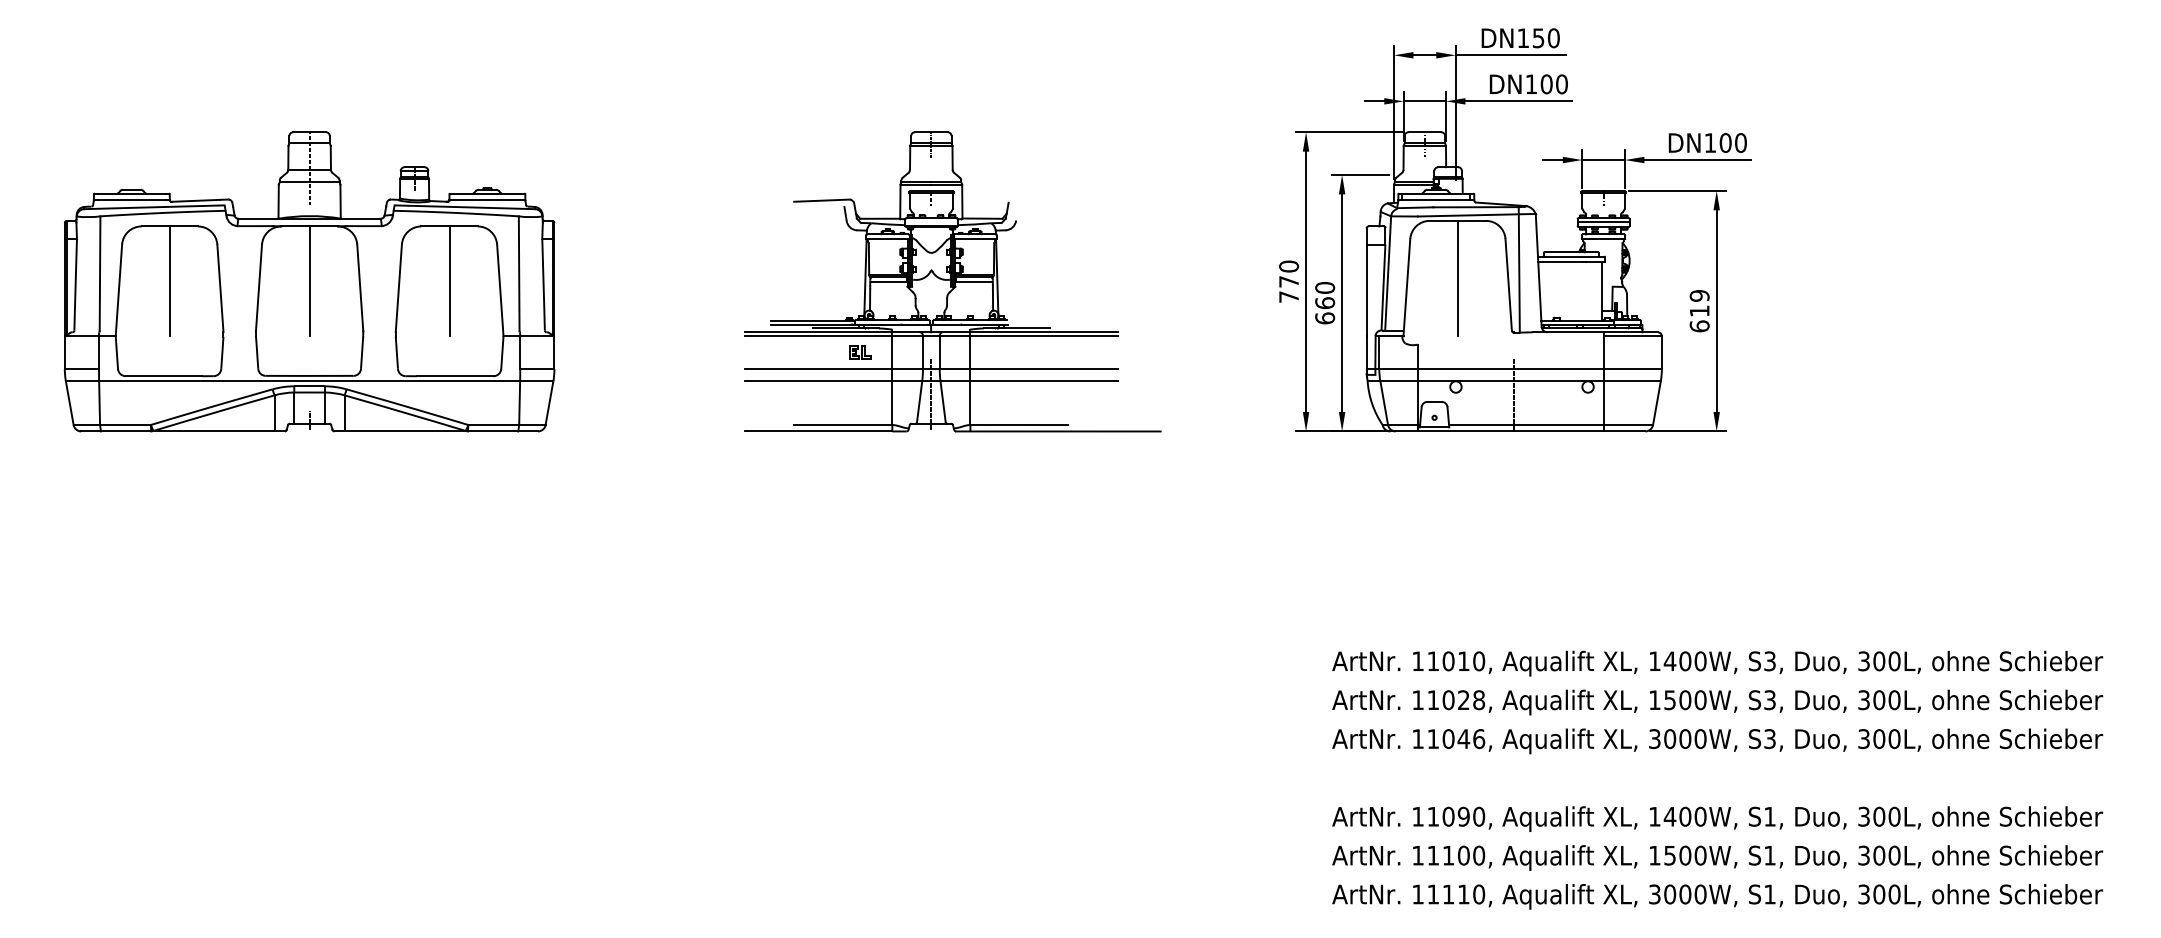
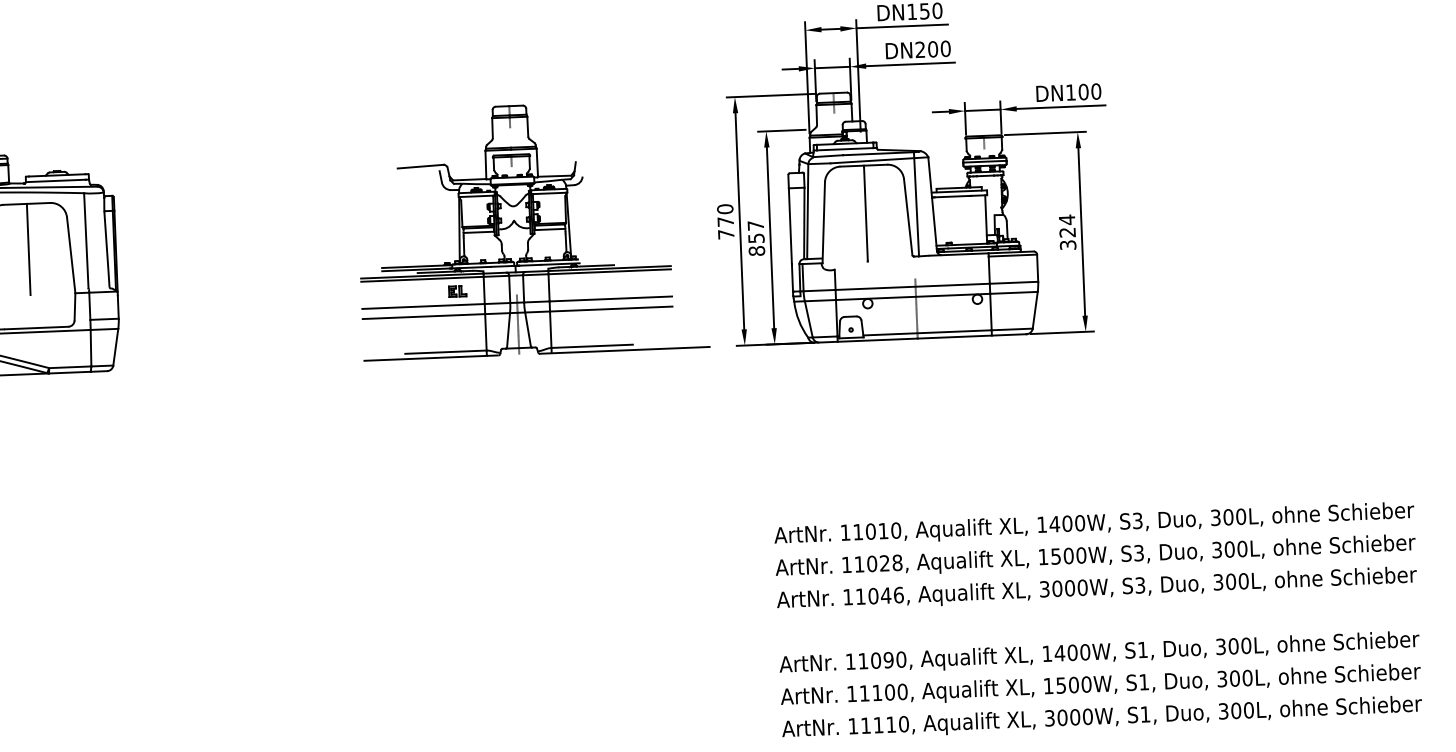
text: (1530, 83) -> (919, 49), DN100 -> DN200
part: (952, 281) -> (531, 229), moved
text: (1325, 303) -> (756, 238), 660 -> 857
text: (1699, 310) -> (1067, 232), 619 -> 324

